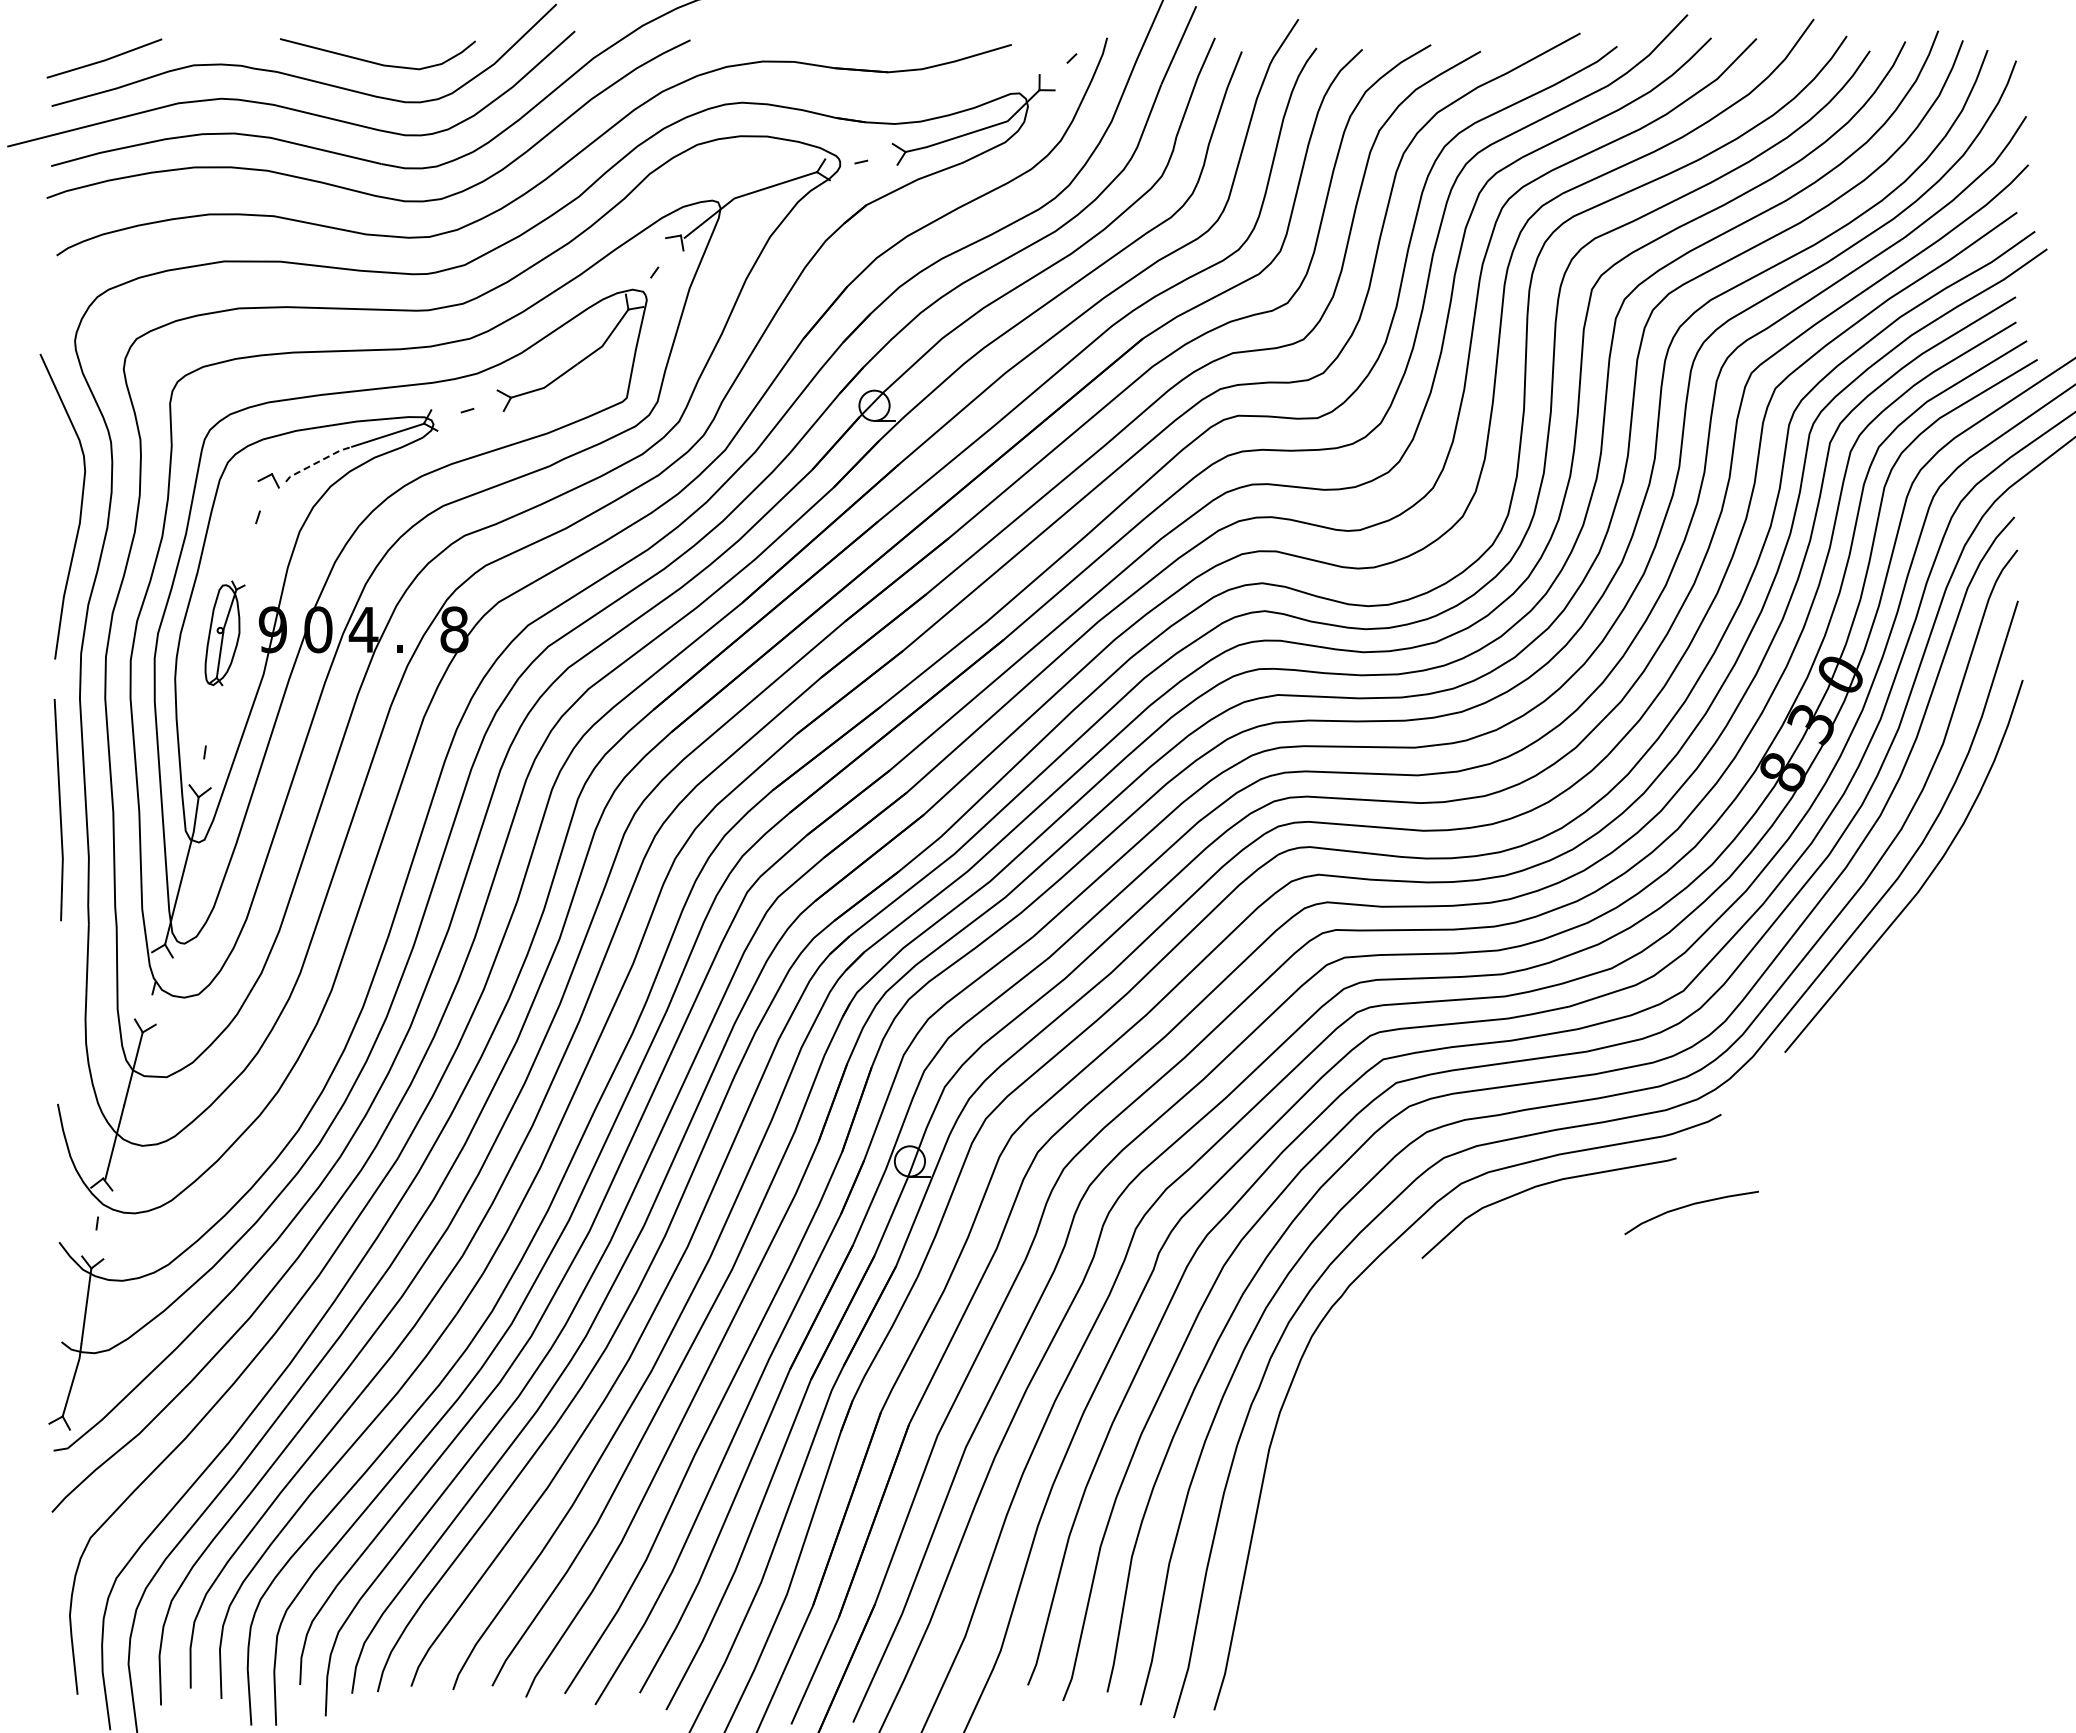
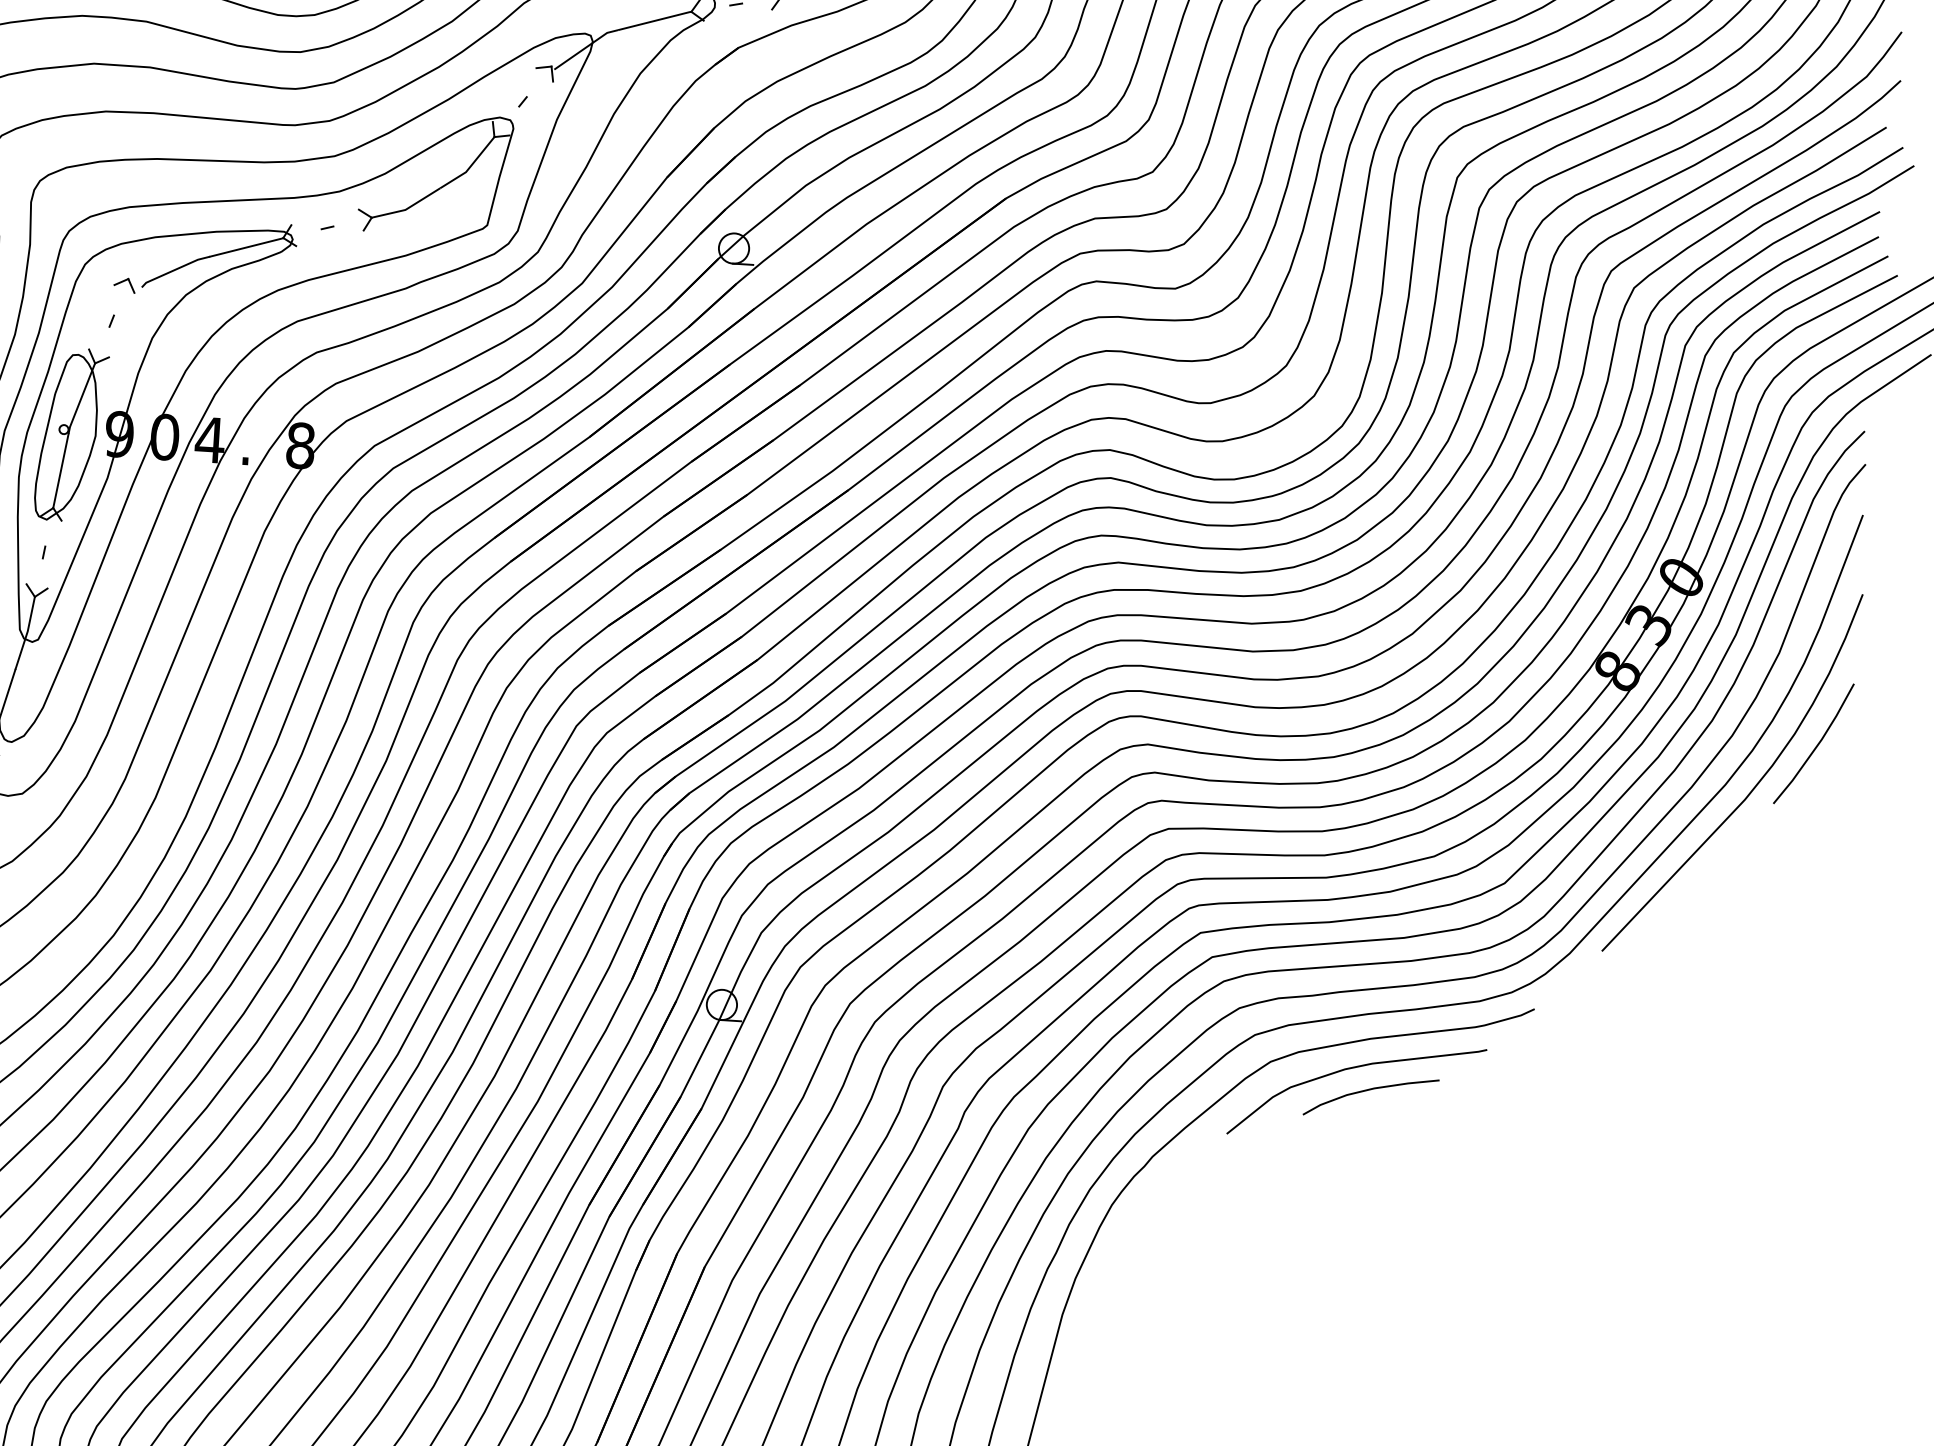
line: (318, 462) -> (175, 270), dashed -> solid
part: (224, 633) -> (70, 435), size x1.67
line: (1986, 832) -> (1817, 744), added
curve: (1689, 1206) -> (1369, 1090), moved

